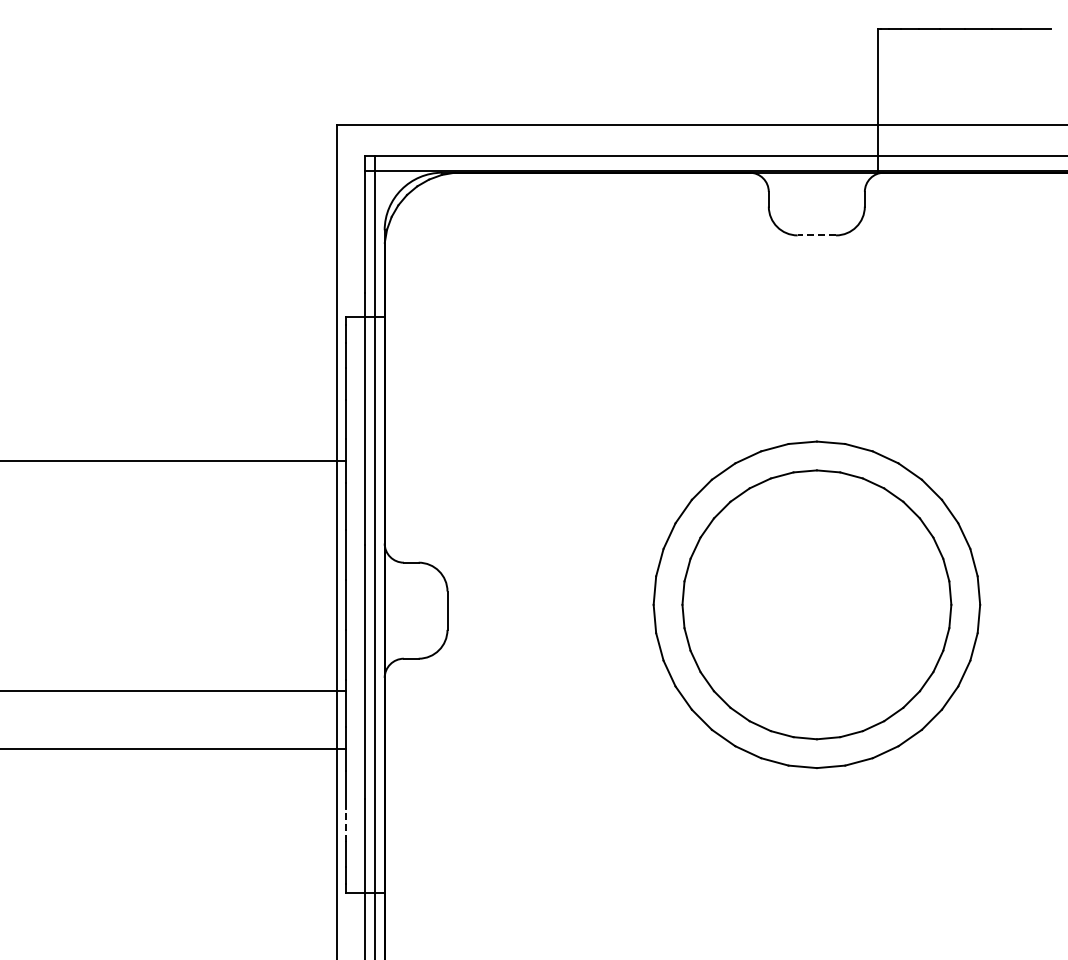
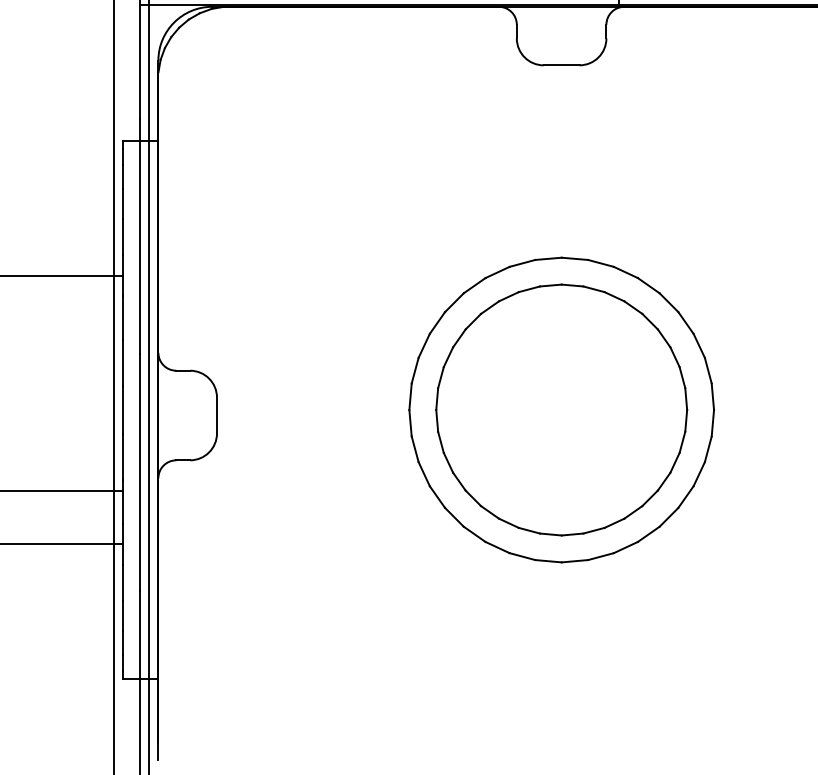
line: (816, 235) -> (561, 65), dashed -> solid
line: (346, 824) -> (122, 615), dashed -> solid

